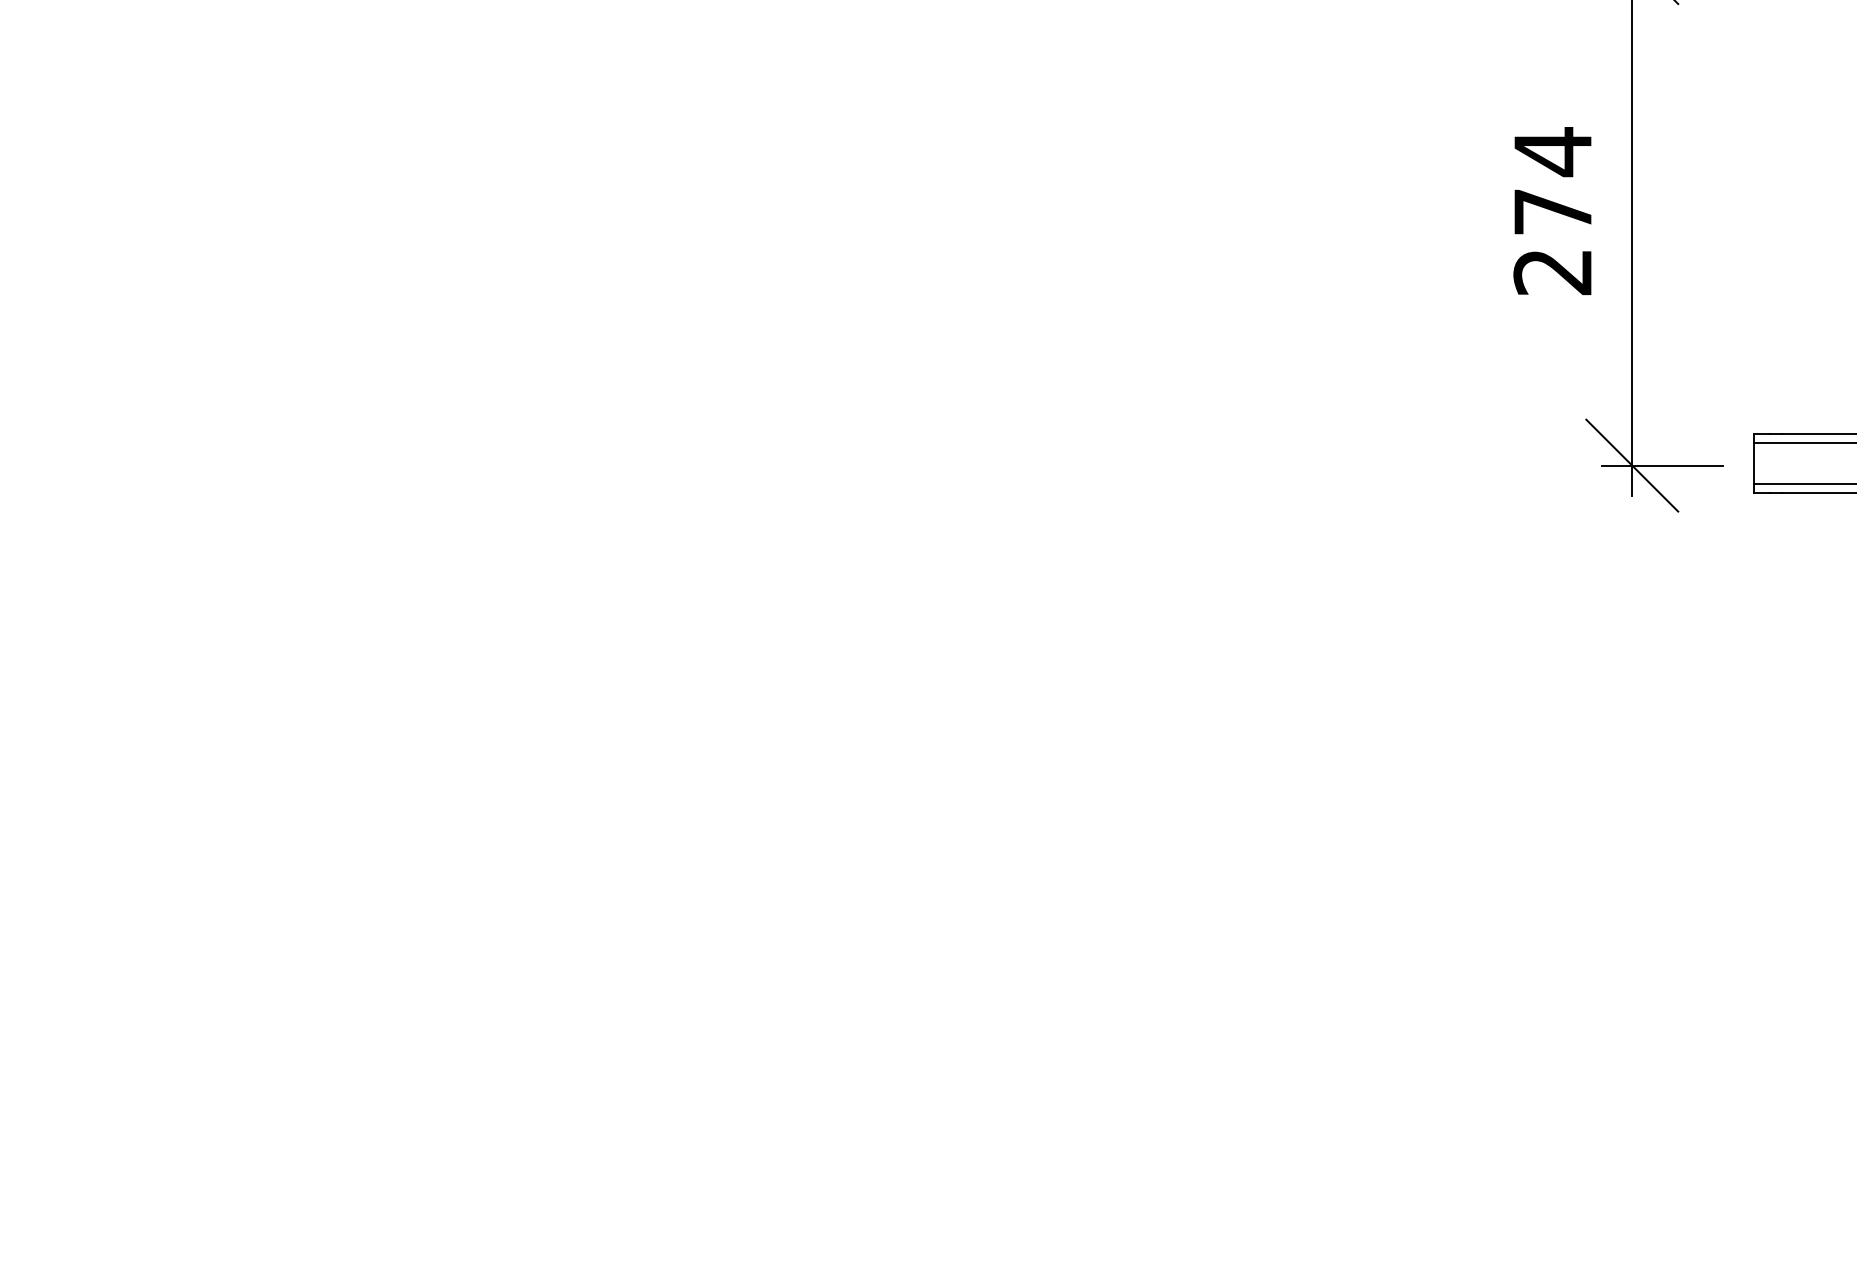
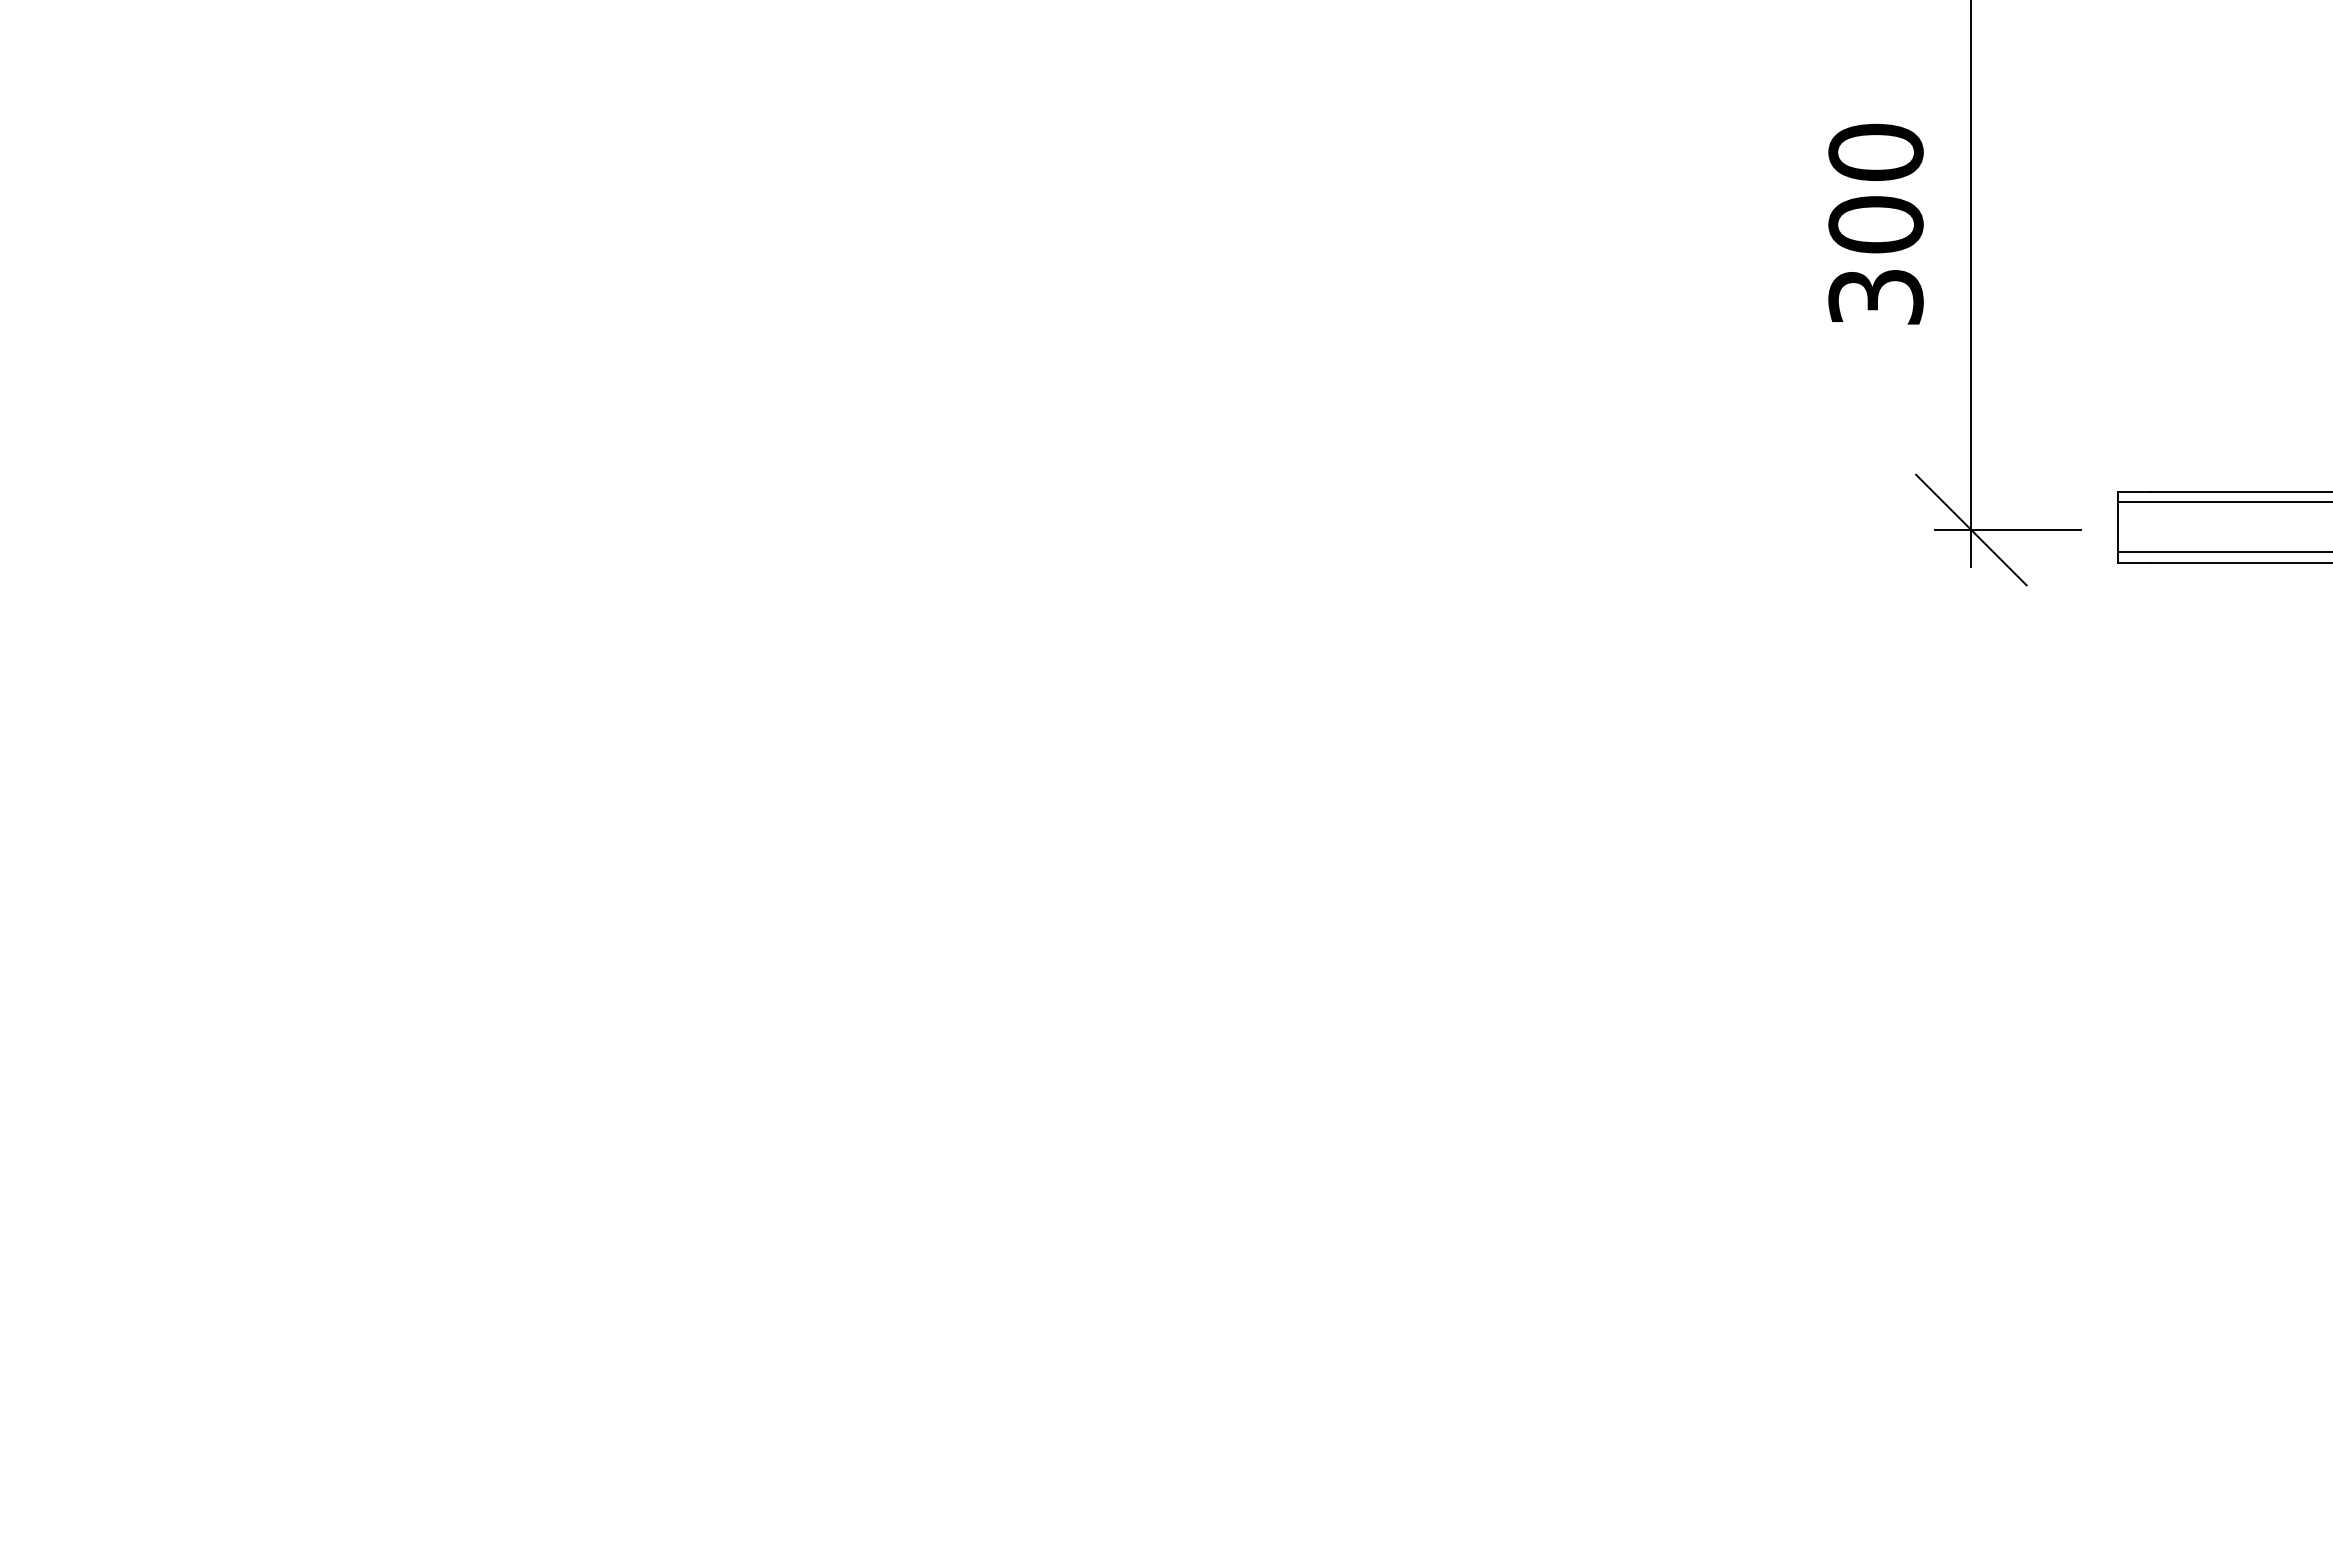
text: (1552, 210) -> (1875, 223), 274 -> 300

